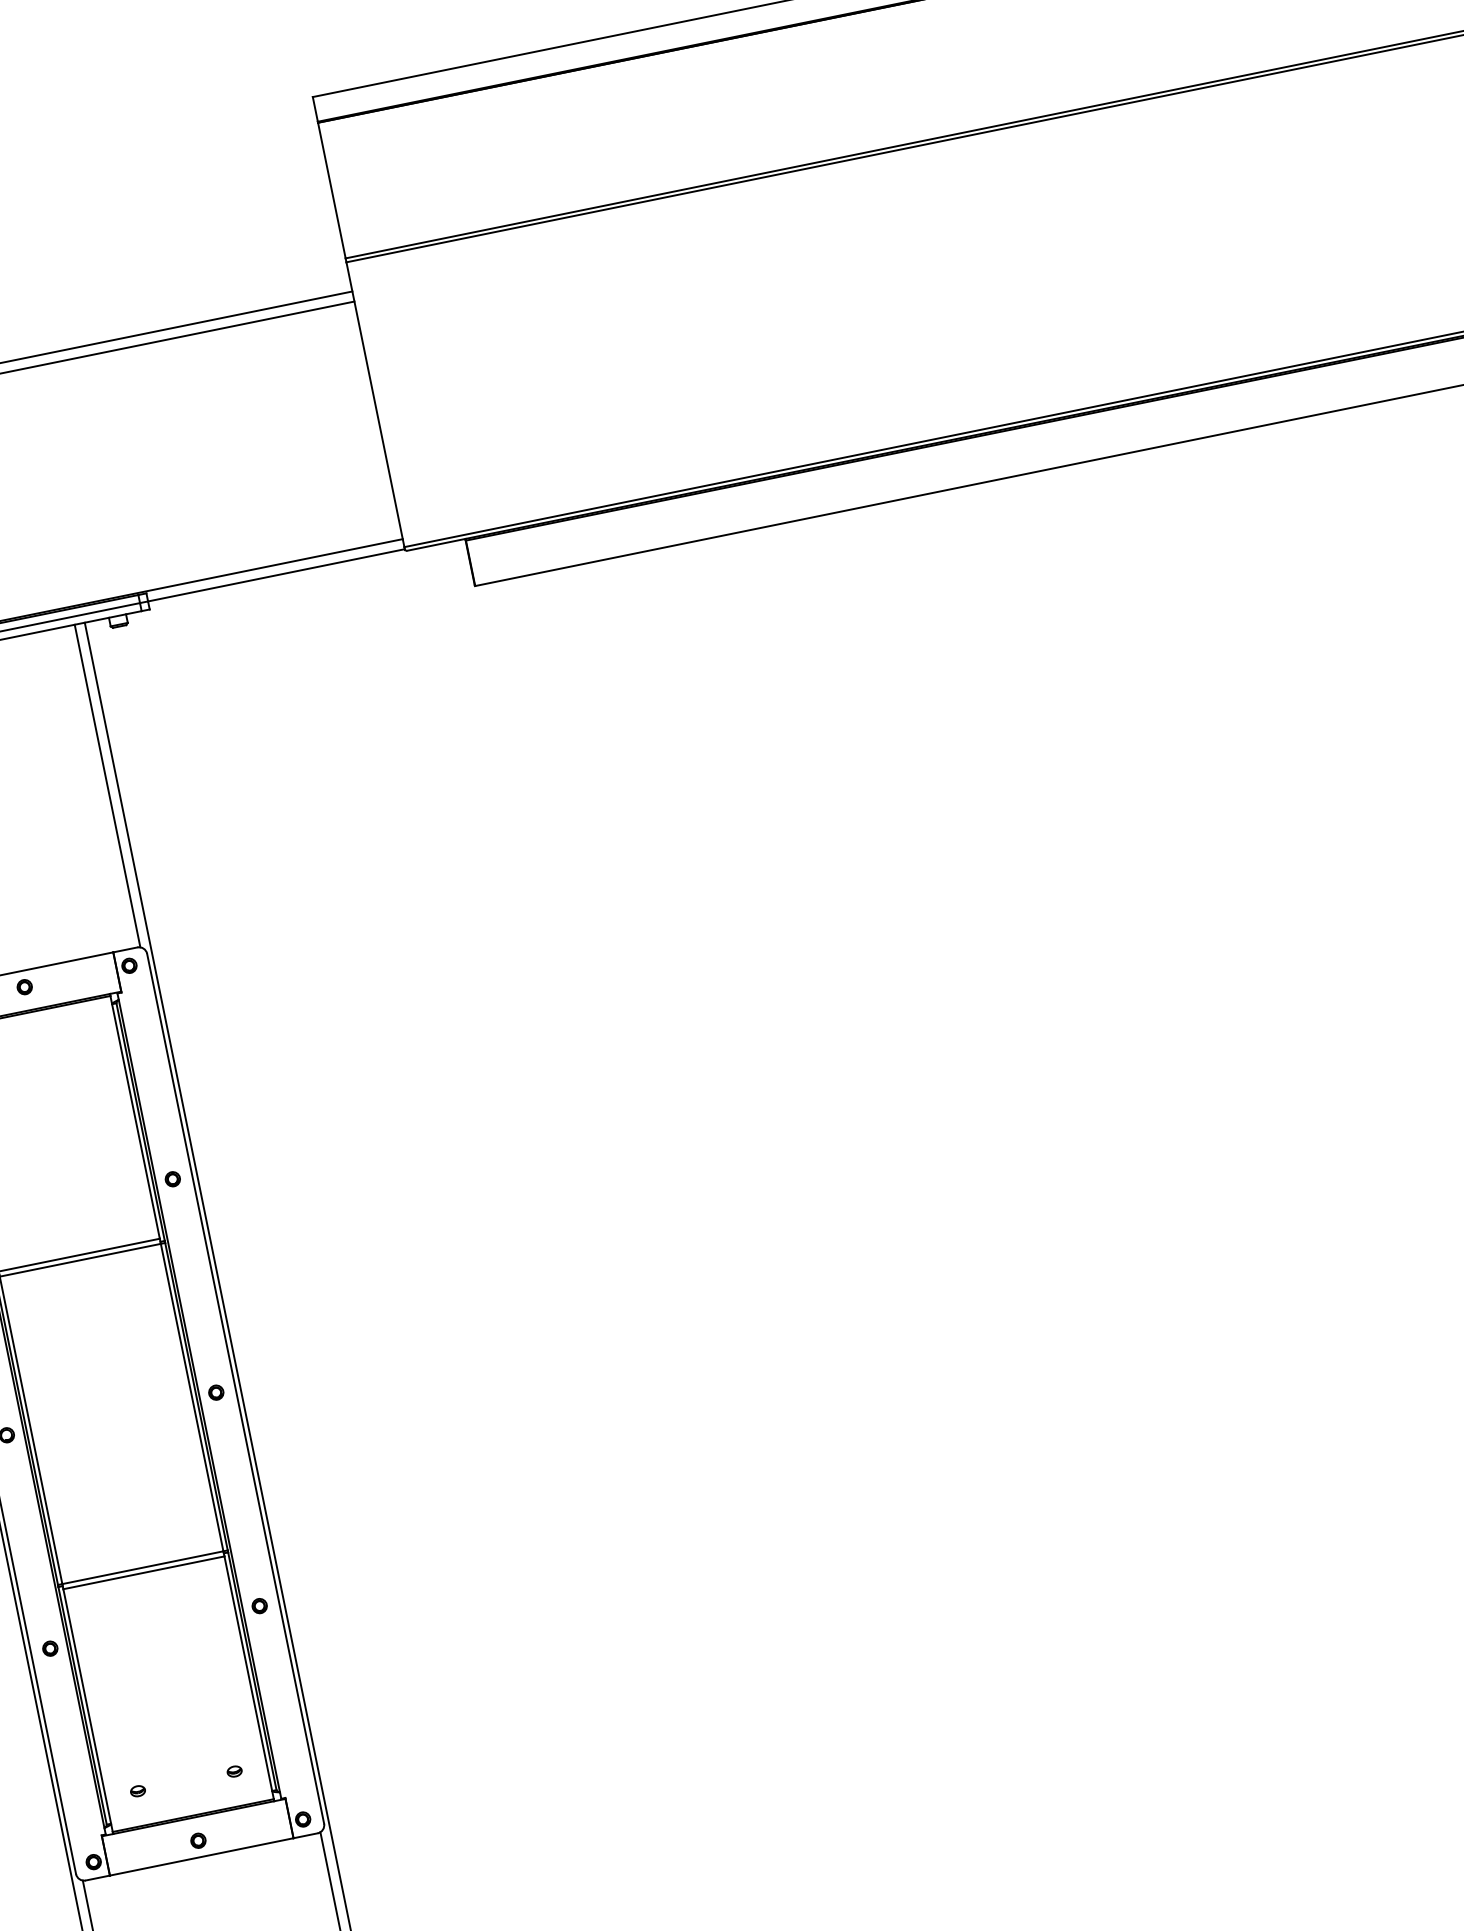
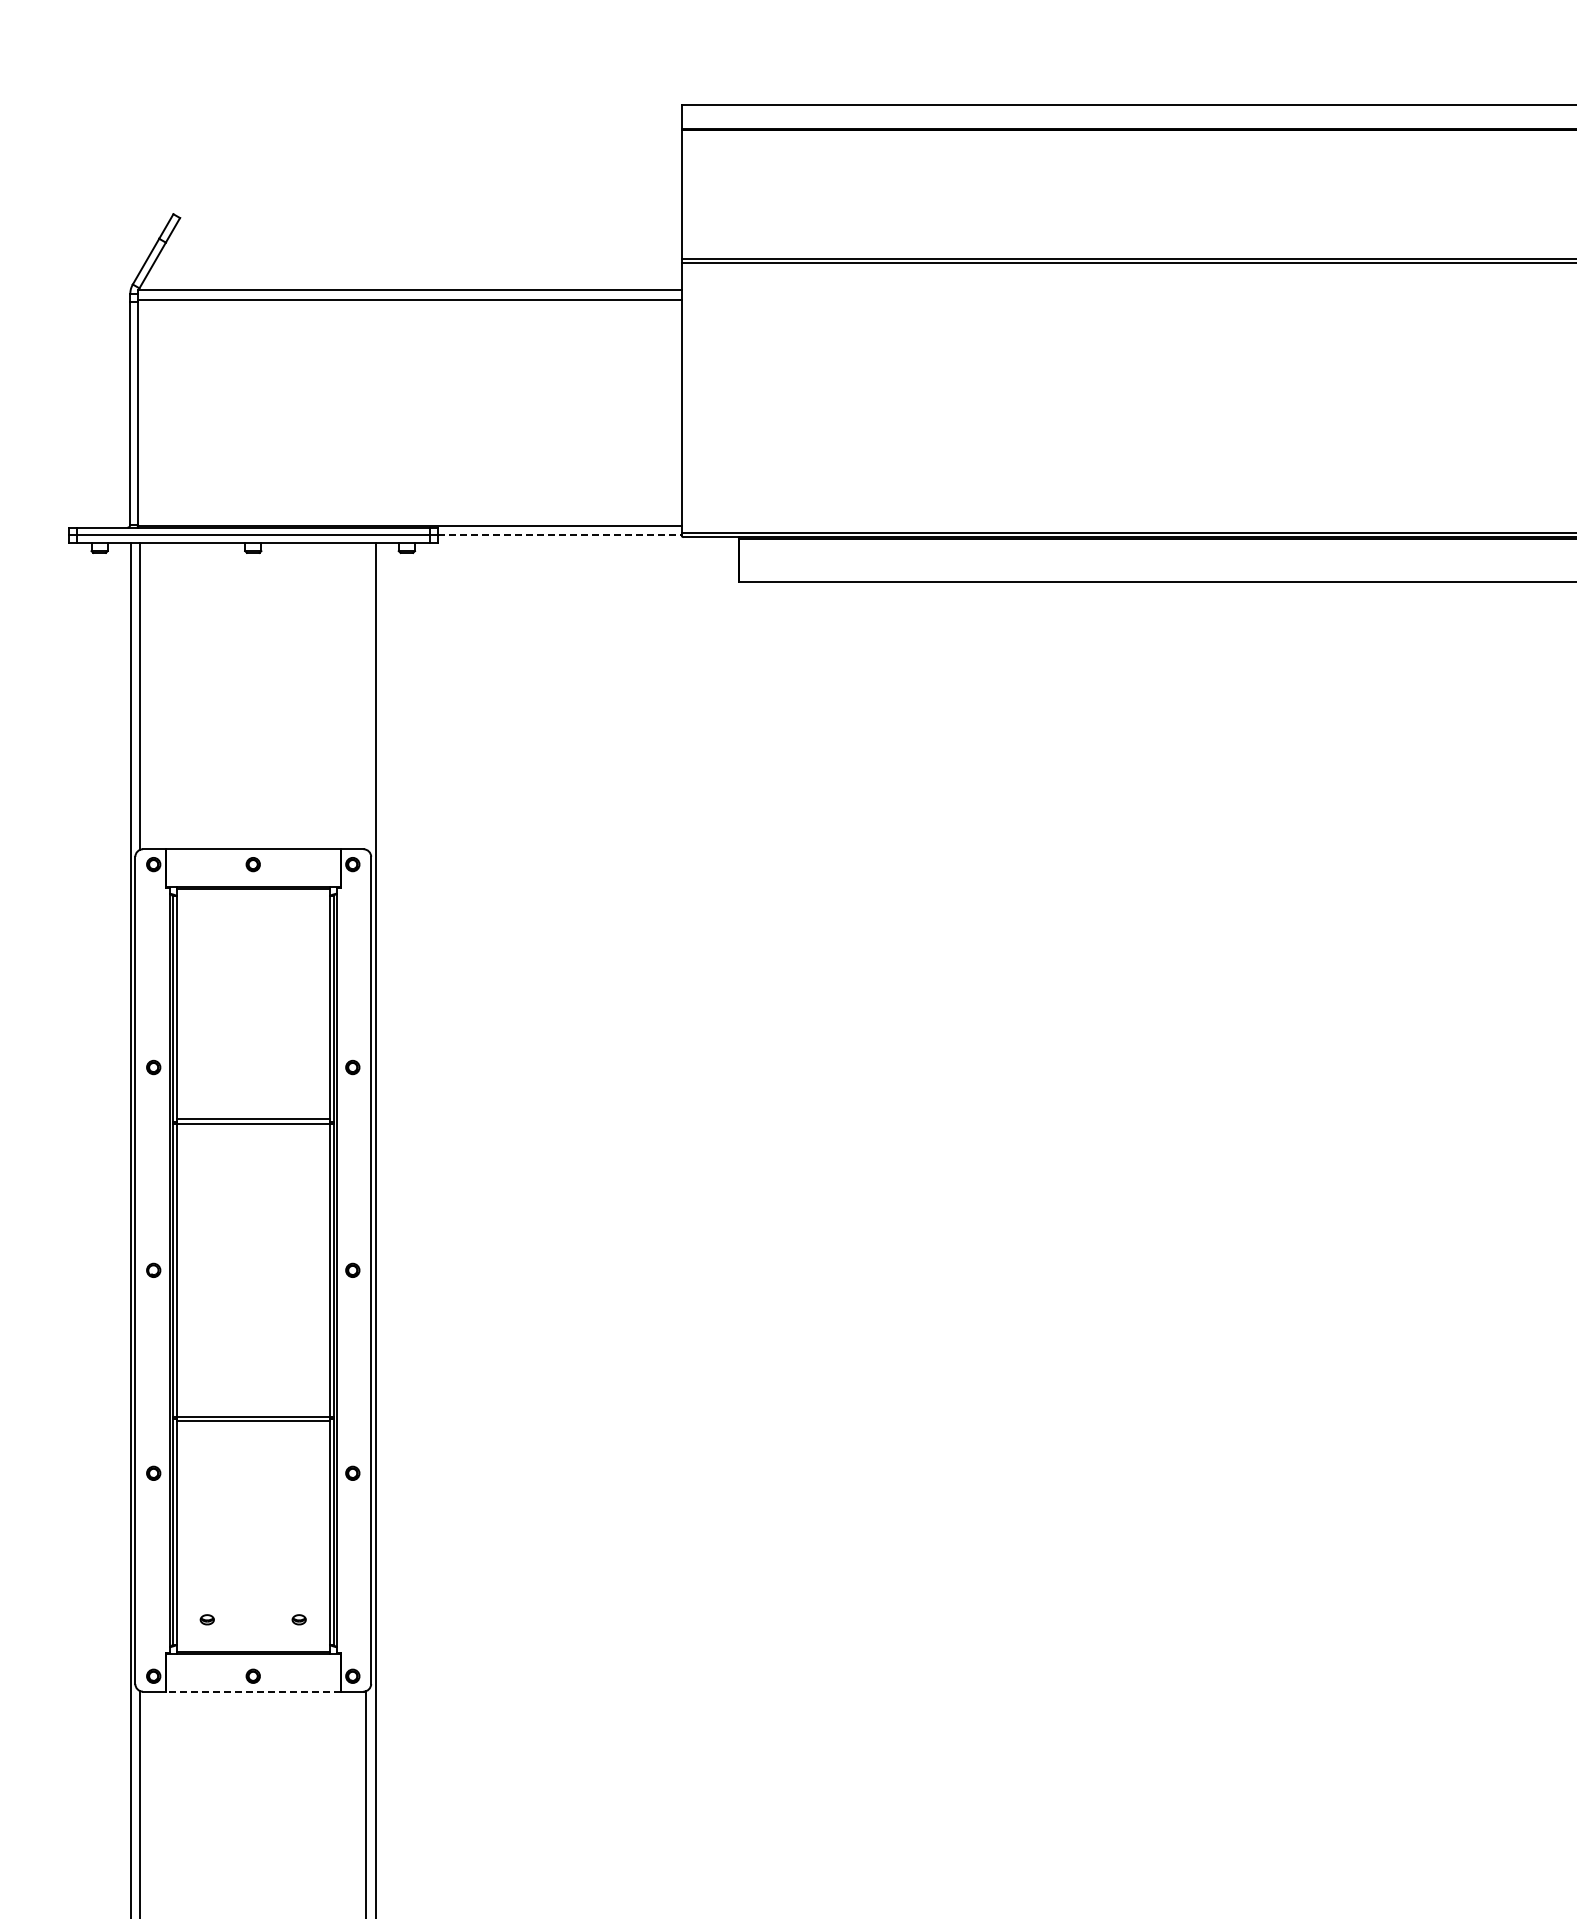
line: (277, 575) -> (560, 535), solid -> dashed
line: (107, 785) -> (366, 695), removed
line: (200, 1856) -> (252, 1691), solid -> dashed

